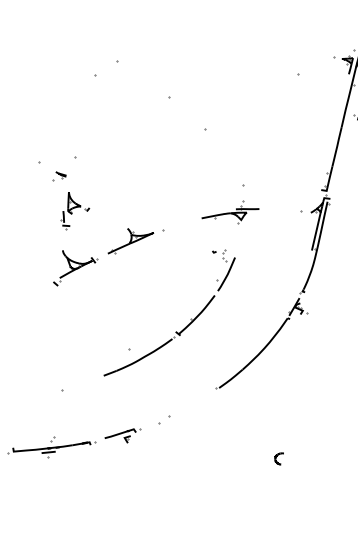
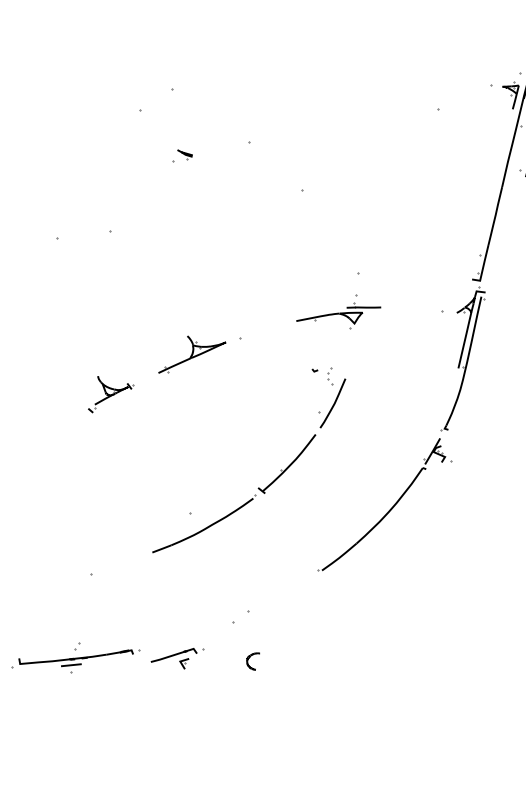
part: (59, 176) -> (182, 156), moved
part: (75, 211) -> (110, 311), removed
part: (75, 268) -> (110, 394), size x0.7
part: (122, 435) -> (176, 657), moved
part: (278, 458) -> (251, 660), moved

